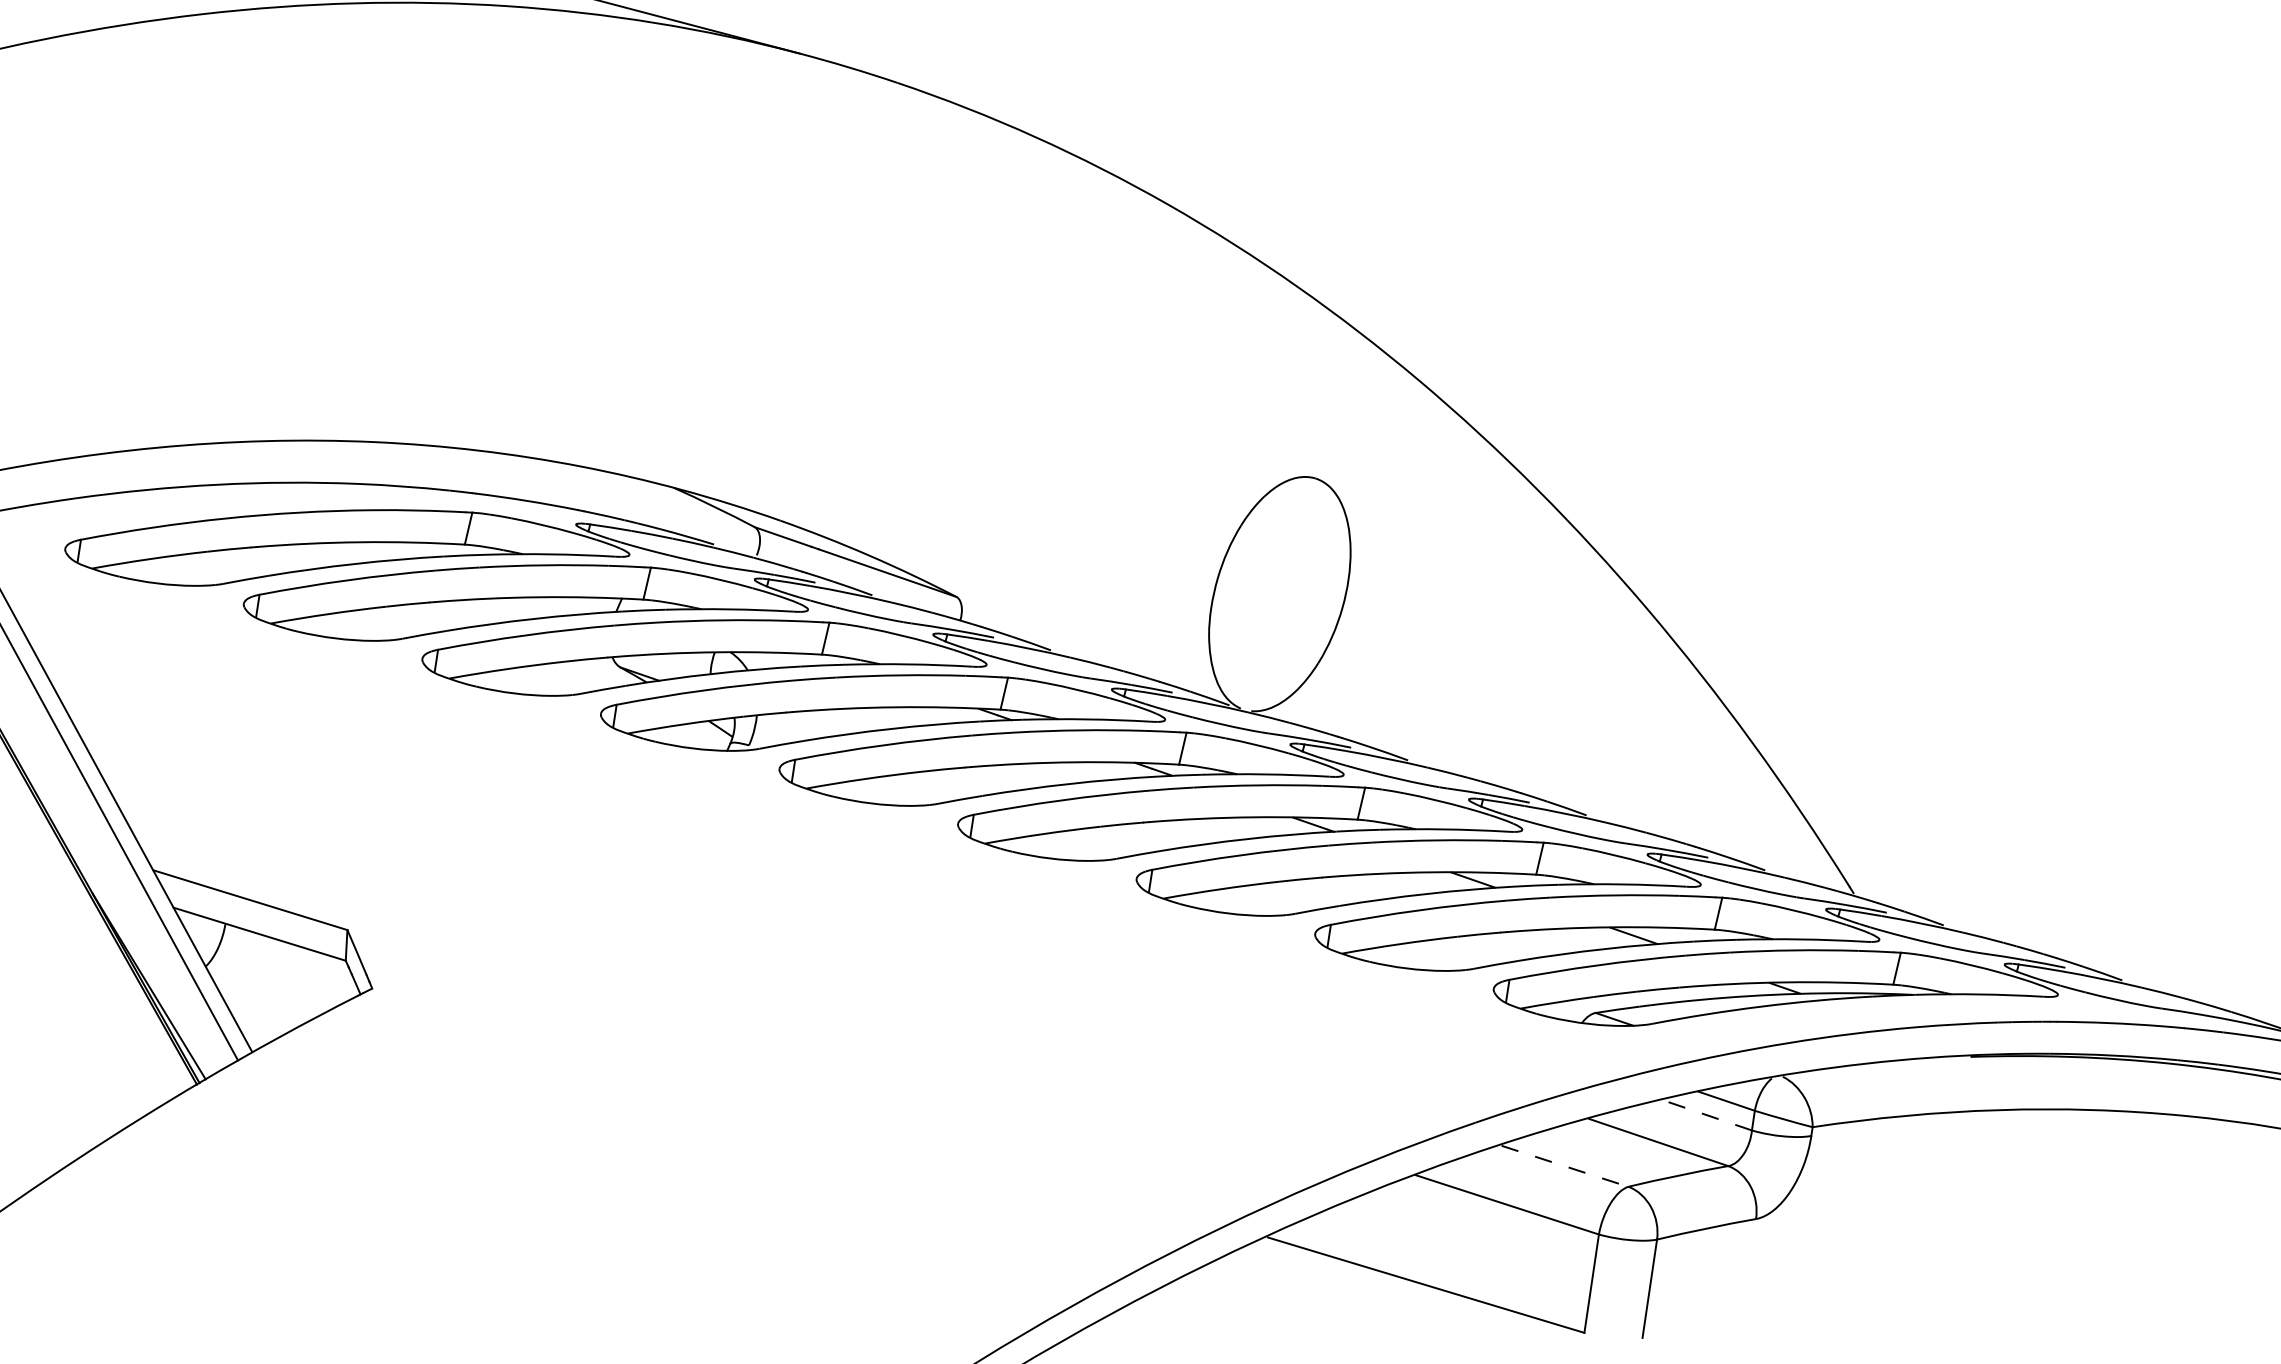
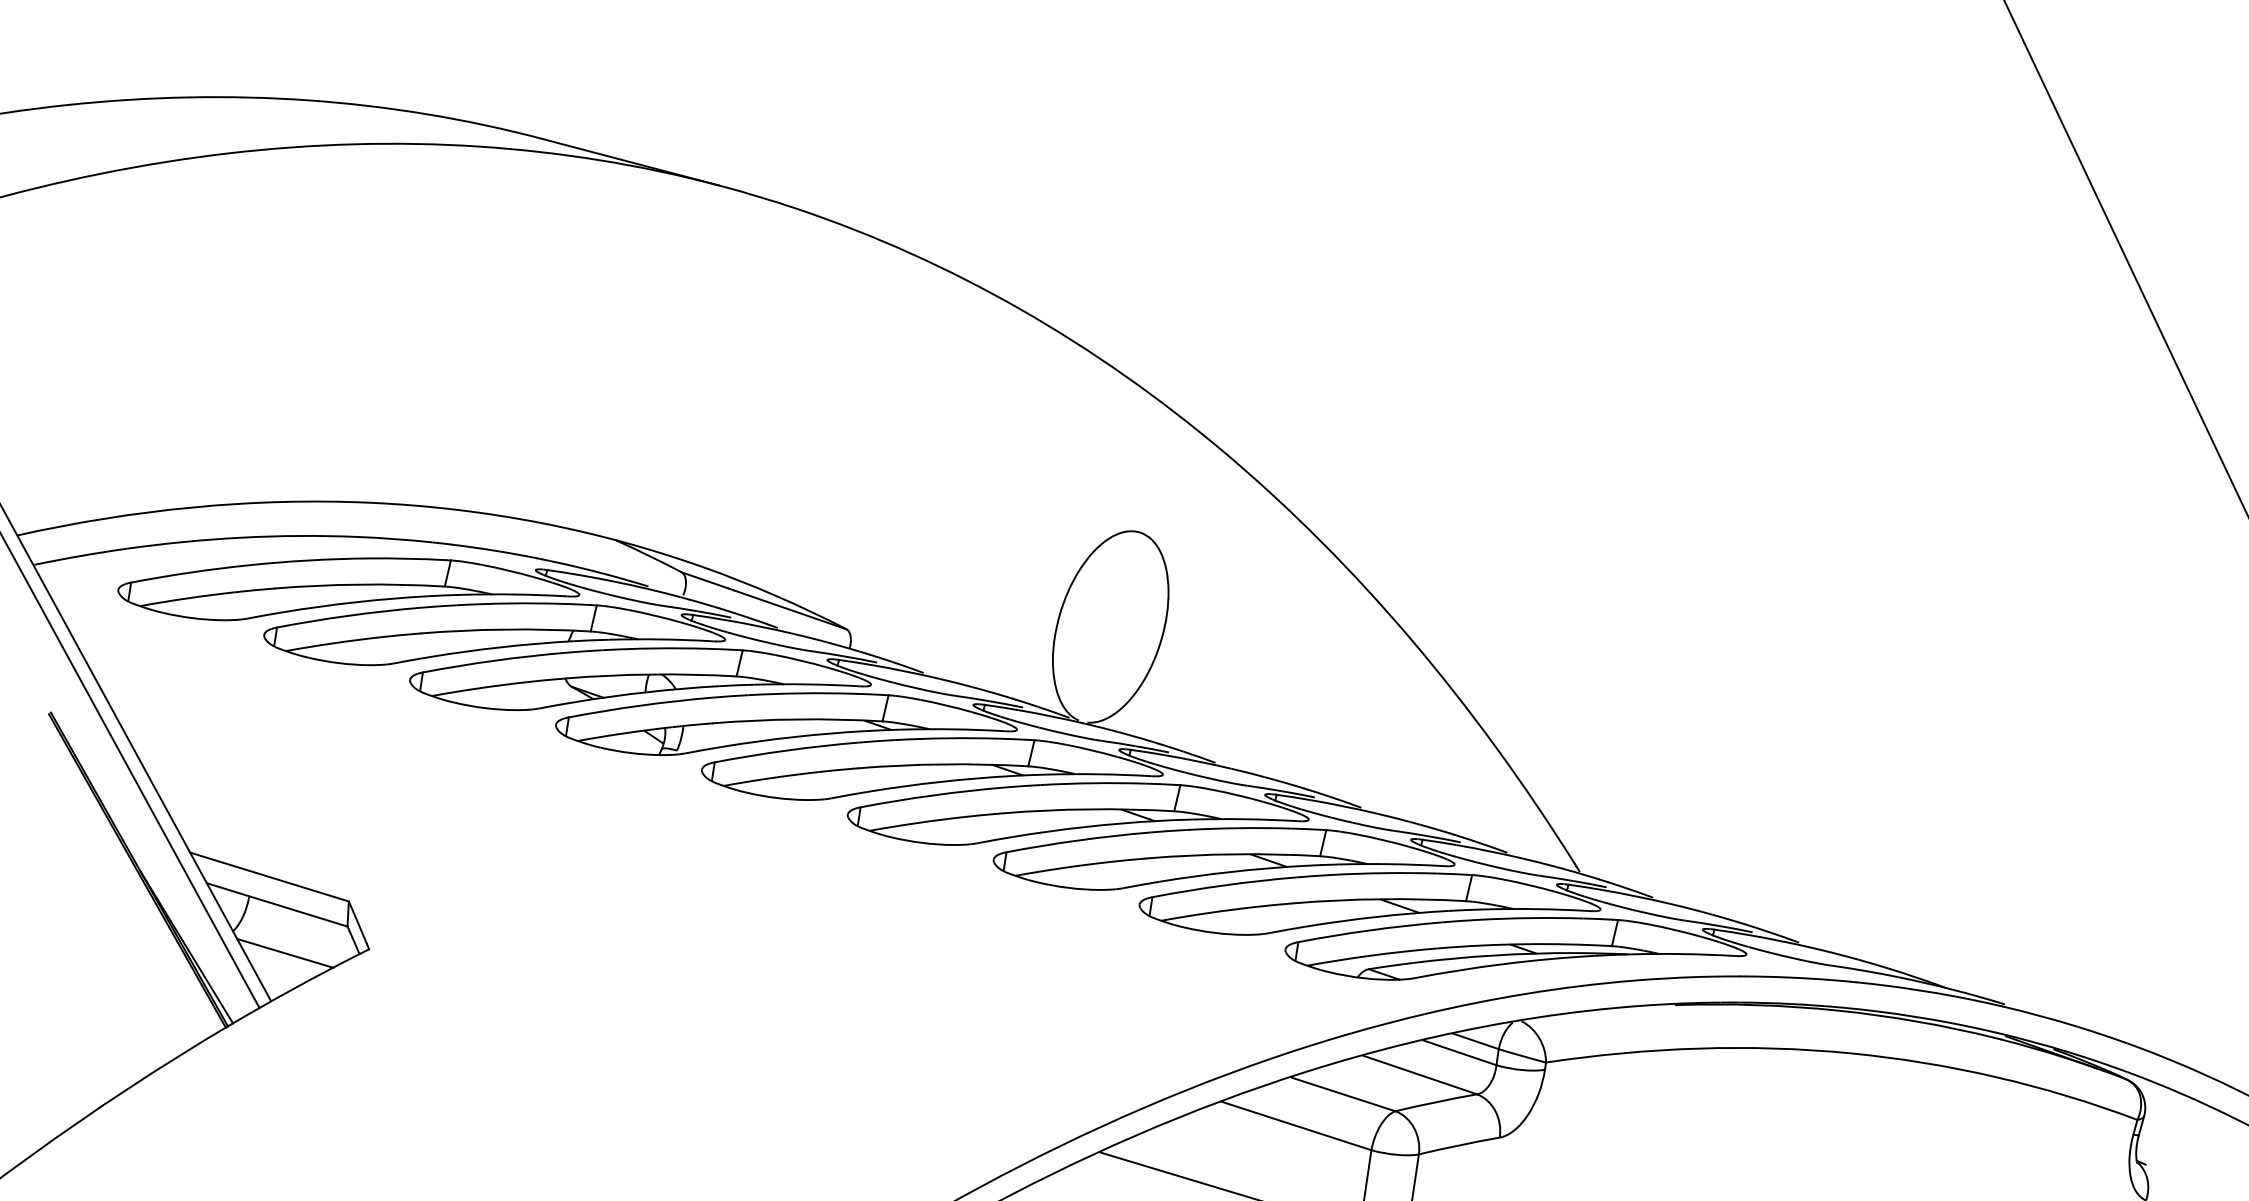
line: (269, 992) -> (285, 952), added
line: (1706, 1114) -> (1459, 1052), dashed -> solid
line: (1565, 1166) -> (1344, 1094), dashed -> solid

